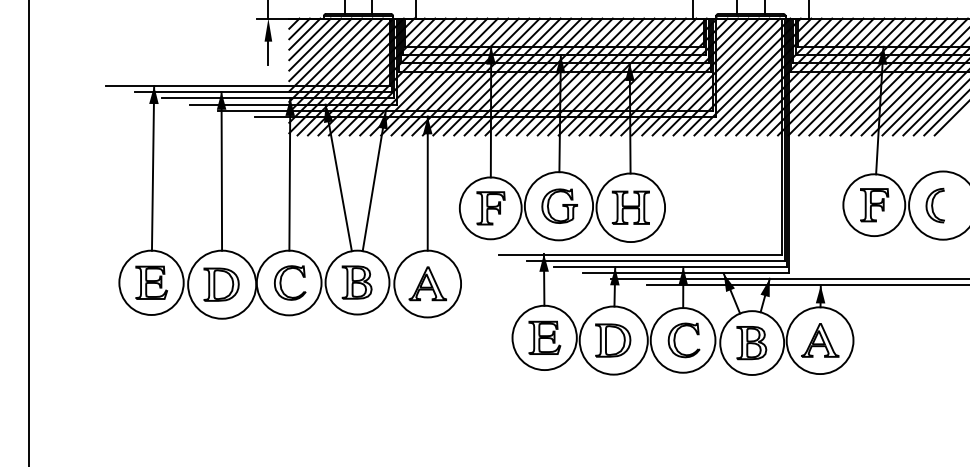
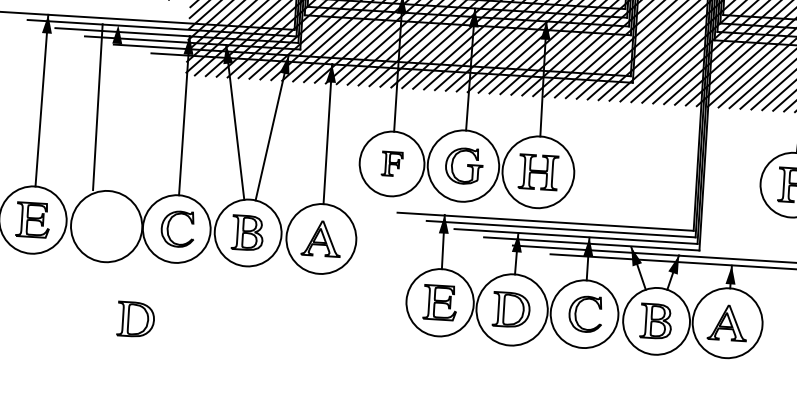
line: (221, 170) -> (97, 106), moved
part: (490, 208) -> (391, 164), size x0.7
part: (221, 284) -> (135, 319), moved

